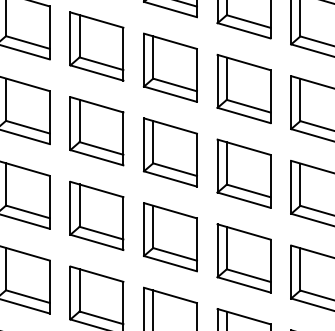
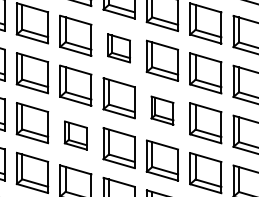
part: (169, 68) -> (118, 48), size x0.7
part: (244, 173) -> (162, 110), size x0.7
part: (96, 215) -> (75, 135), size x0.7

